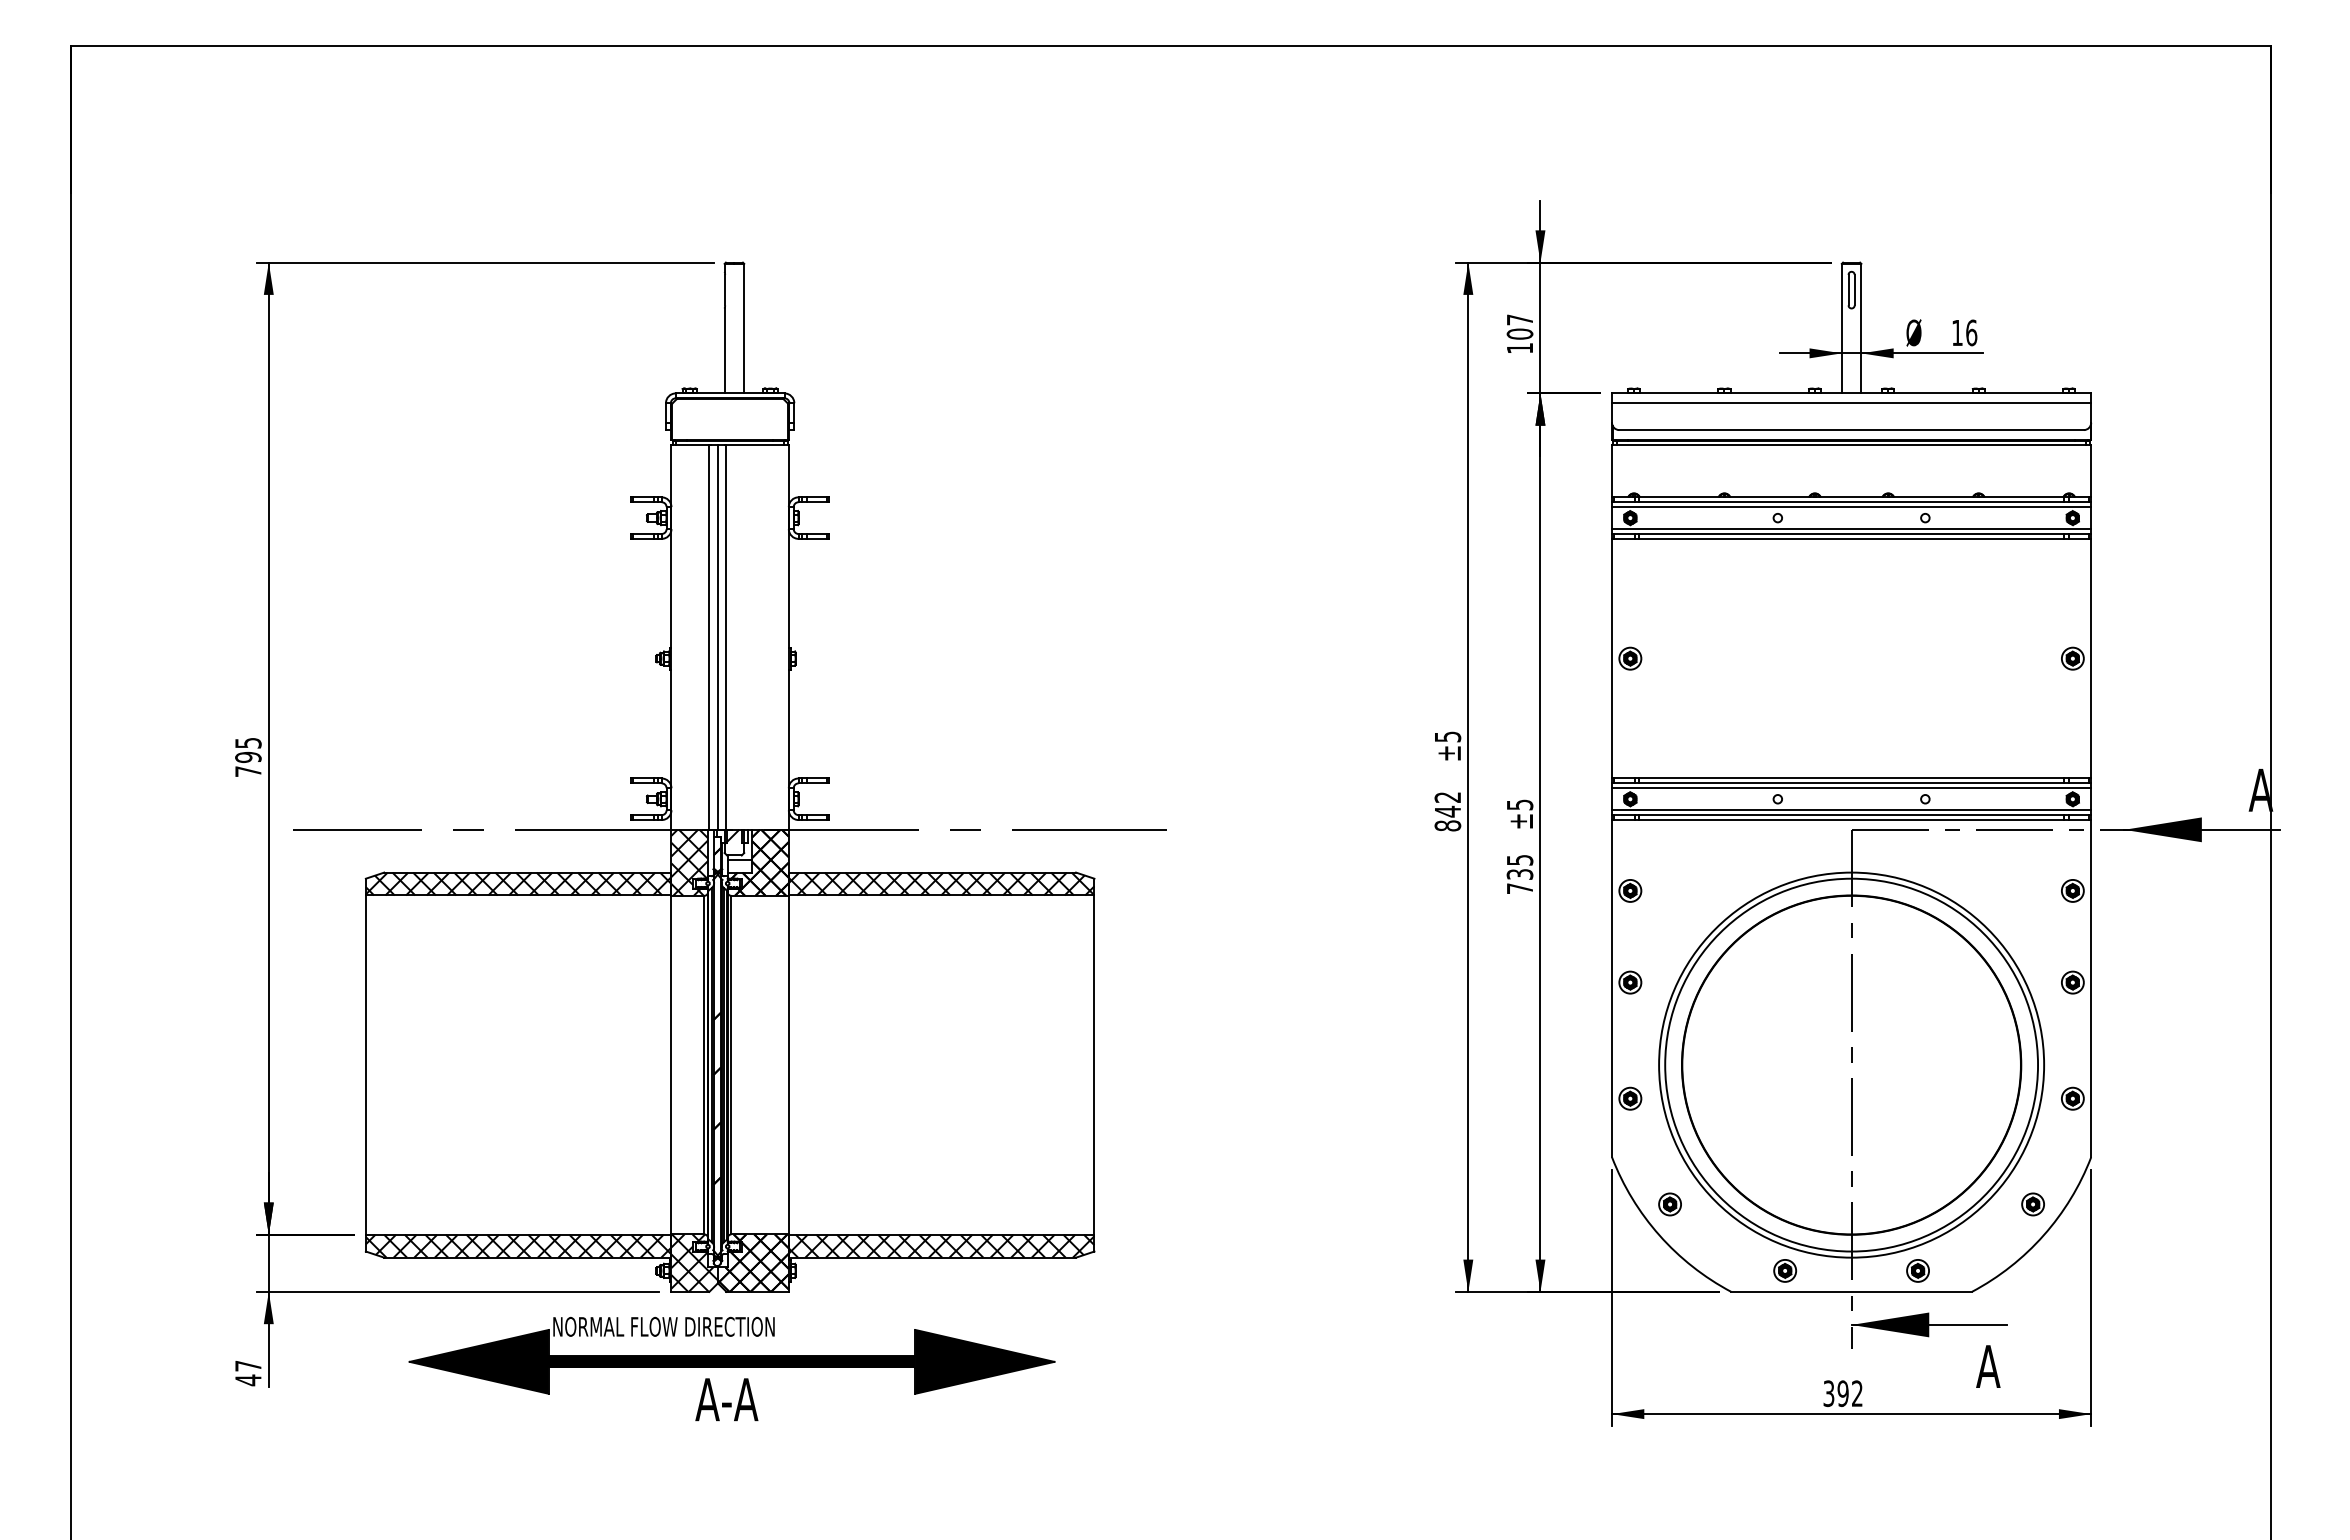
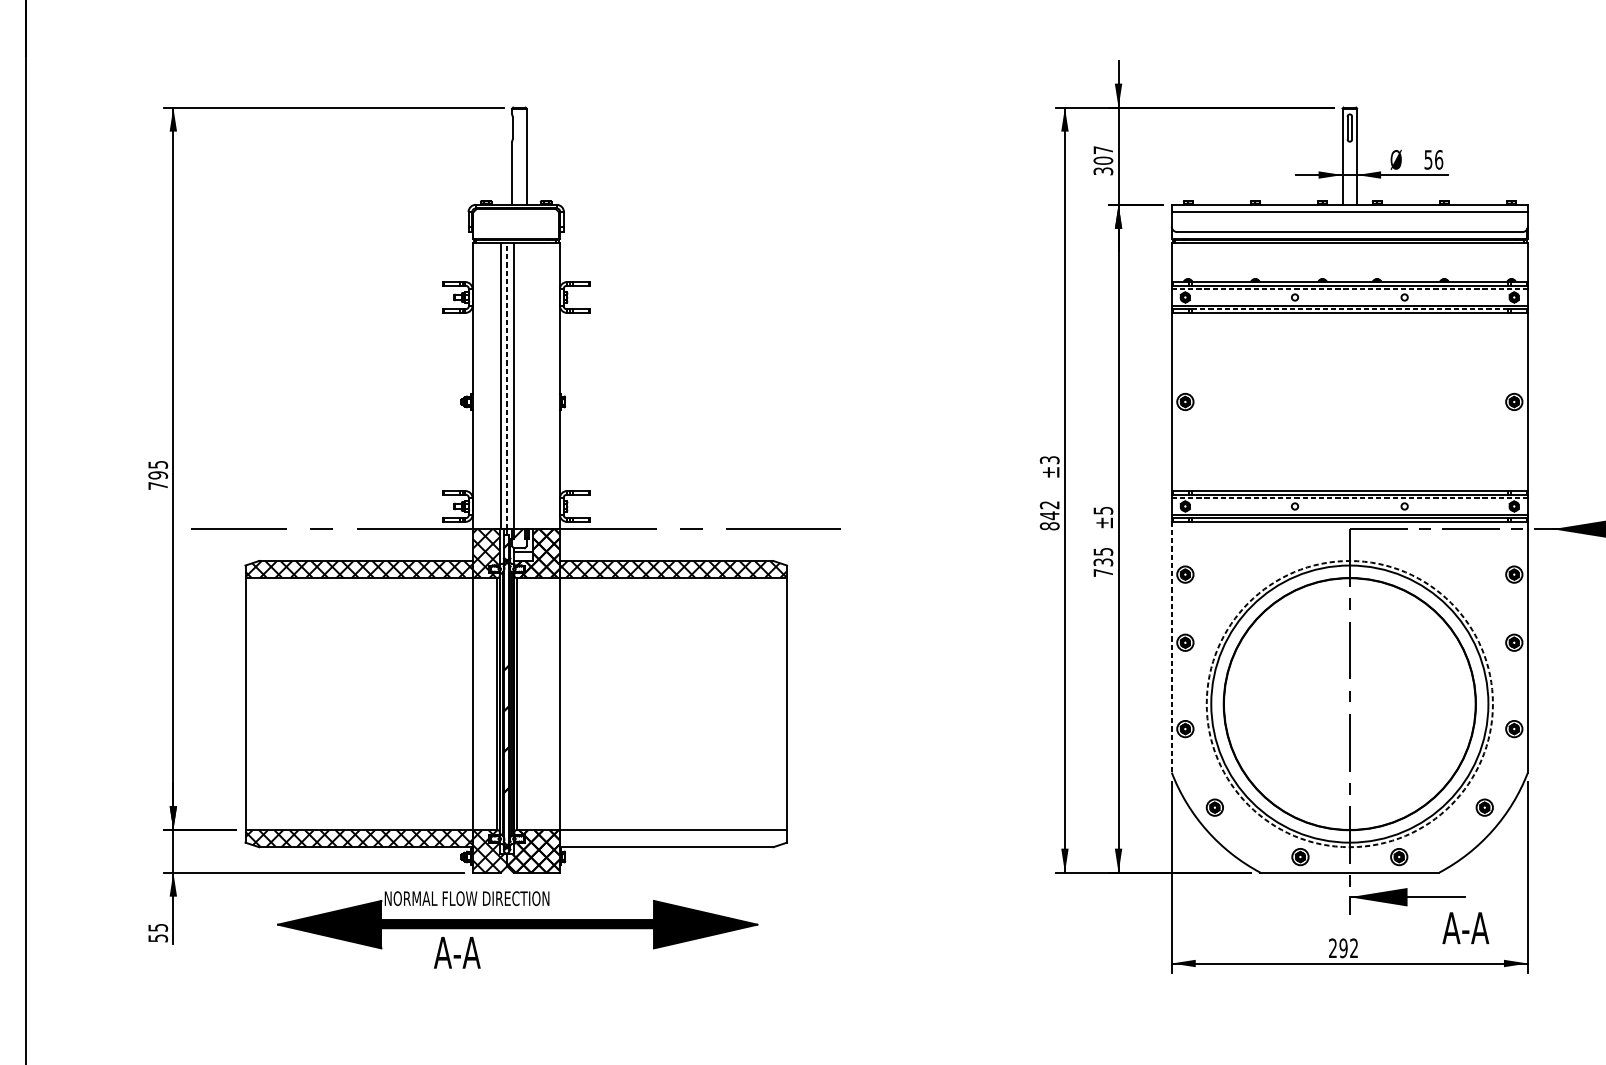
text: (1957, 333) -> (1428, 160), 16 -> 56
text: (1519, 348) -> (1102, 171), 107 -> 307
line: (1851, 507) -> (1349, 289), solid -> dashed
line: (1851, 534) -> (1349, 309), solid -> dashed
line: (717, 637) -> (506, 386), solid -> dashed
text: (1447, 736) -> (1049, 459), ±5 -> ±3
line: (1851, 788) -> (1349, 498), solid -> dashed
line: (1612, 988) -> (1172, 647), solid -> dashed
circle: (1851, 1064) -> (1349, 703), solid -> dashed
hatch: (941, 1245) -> (673, 838), removed
text: (2020, 1366) -> (1475, 928), A -> A-A
text: (248, 1373) -> (158, 933), 47 -> 55
text: (1828, 1393) -> (1332, 948), 392 -> 292
text: (726, 1399) -> (457, 952), moved

